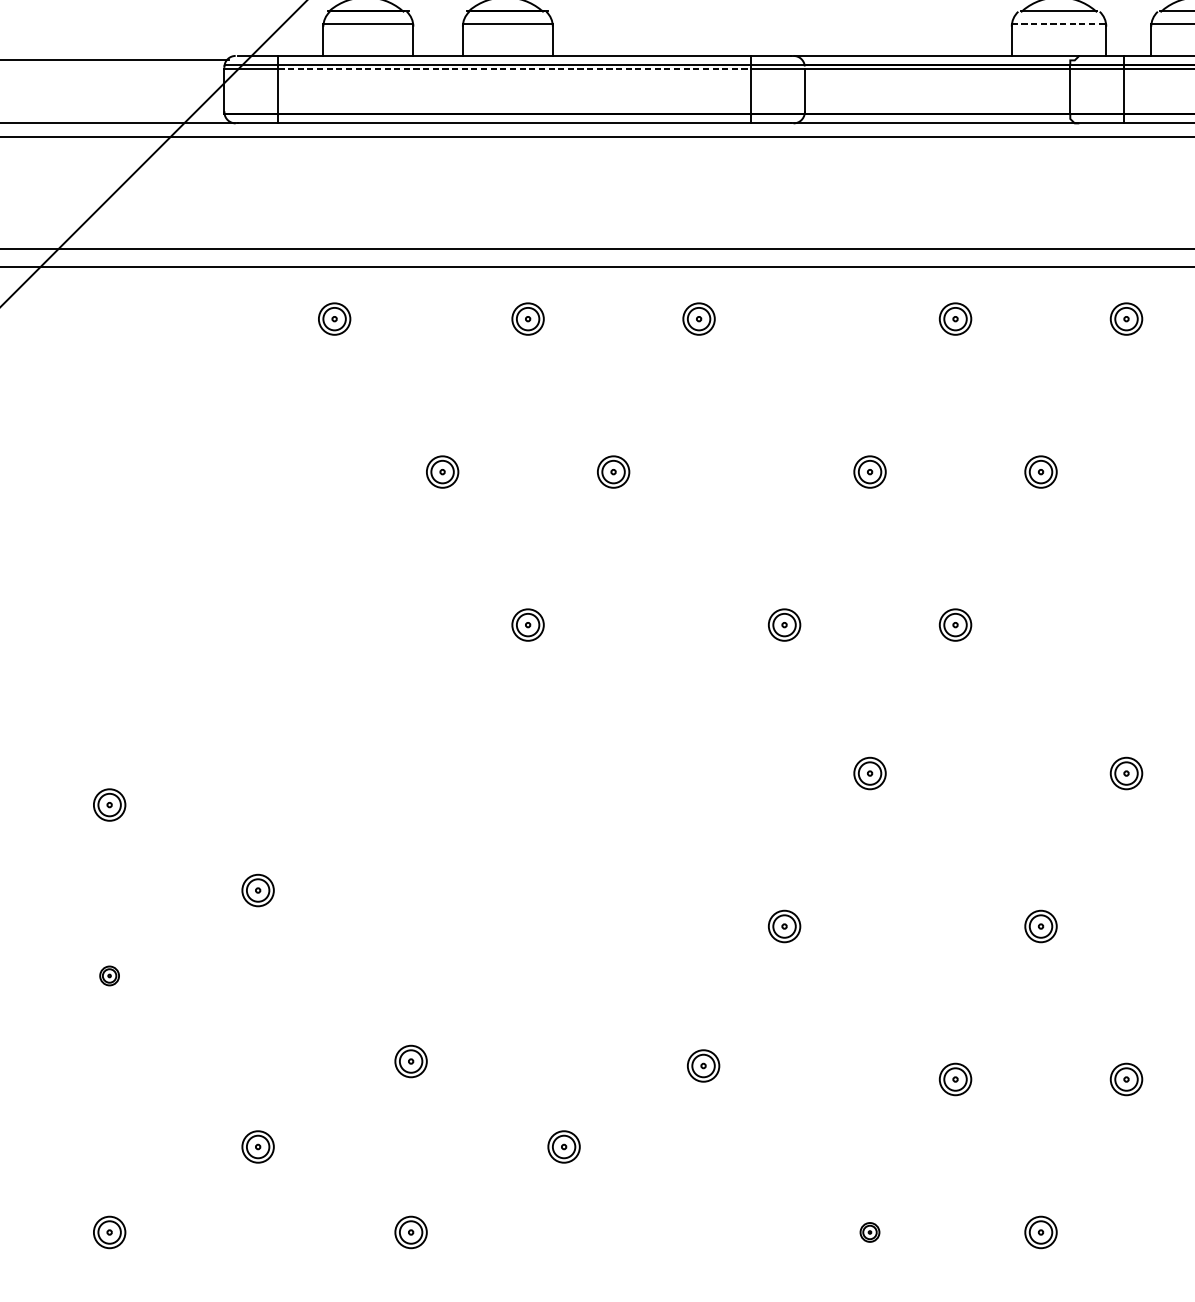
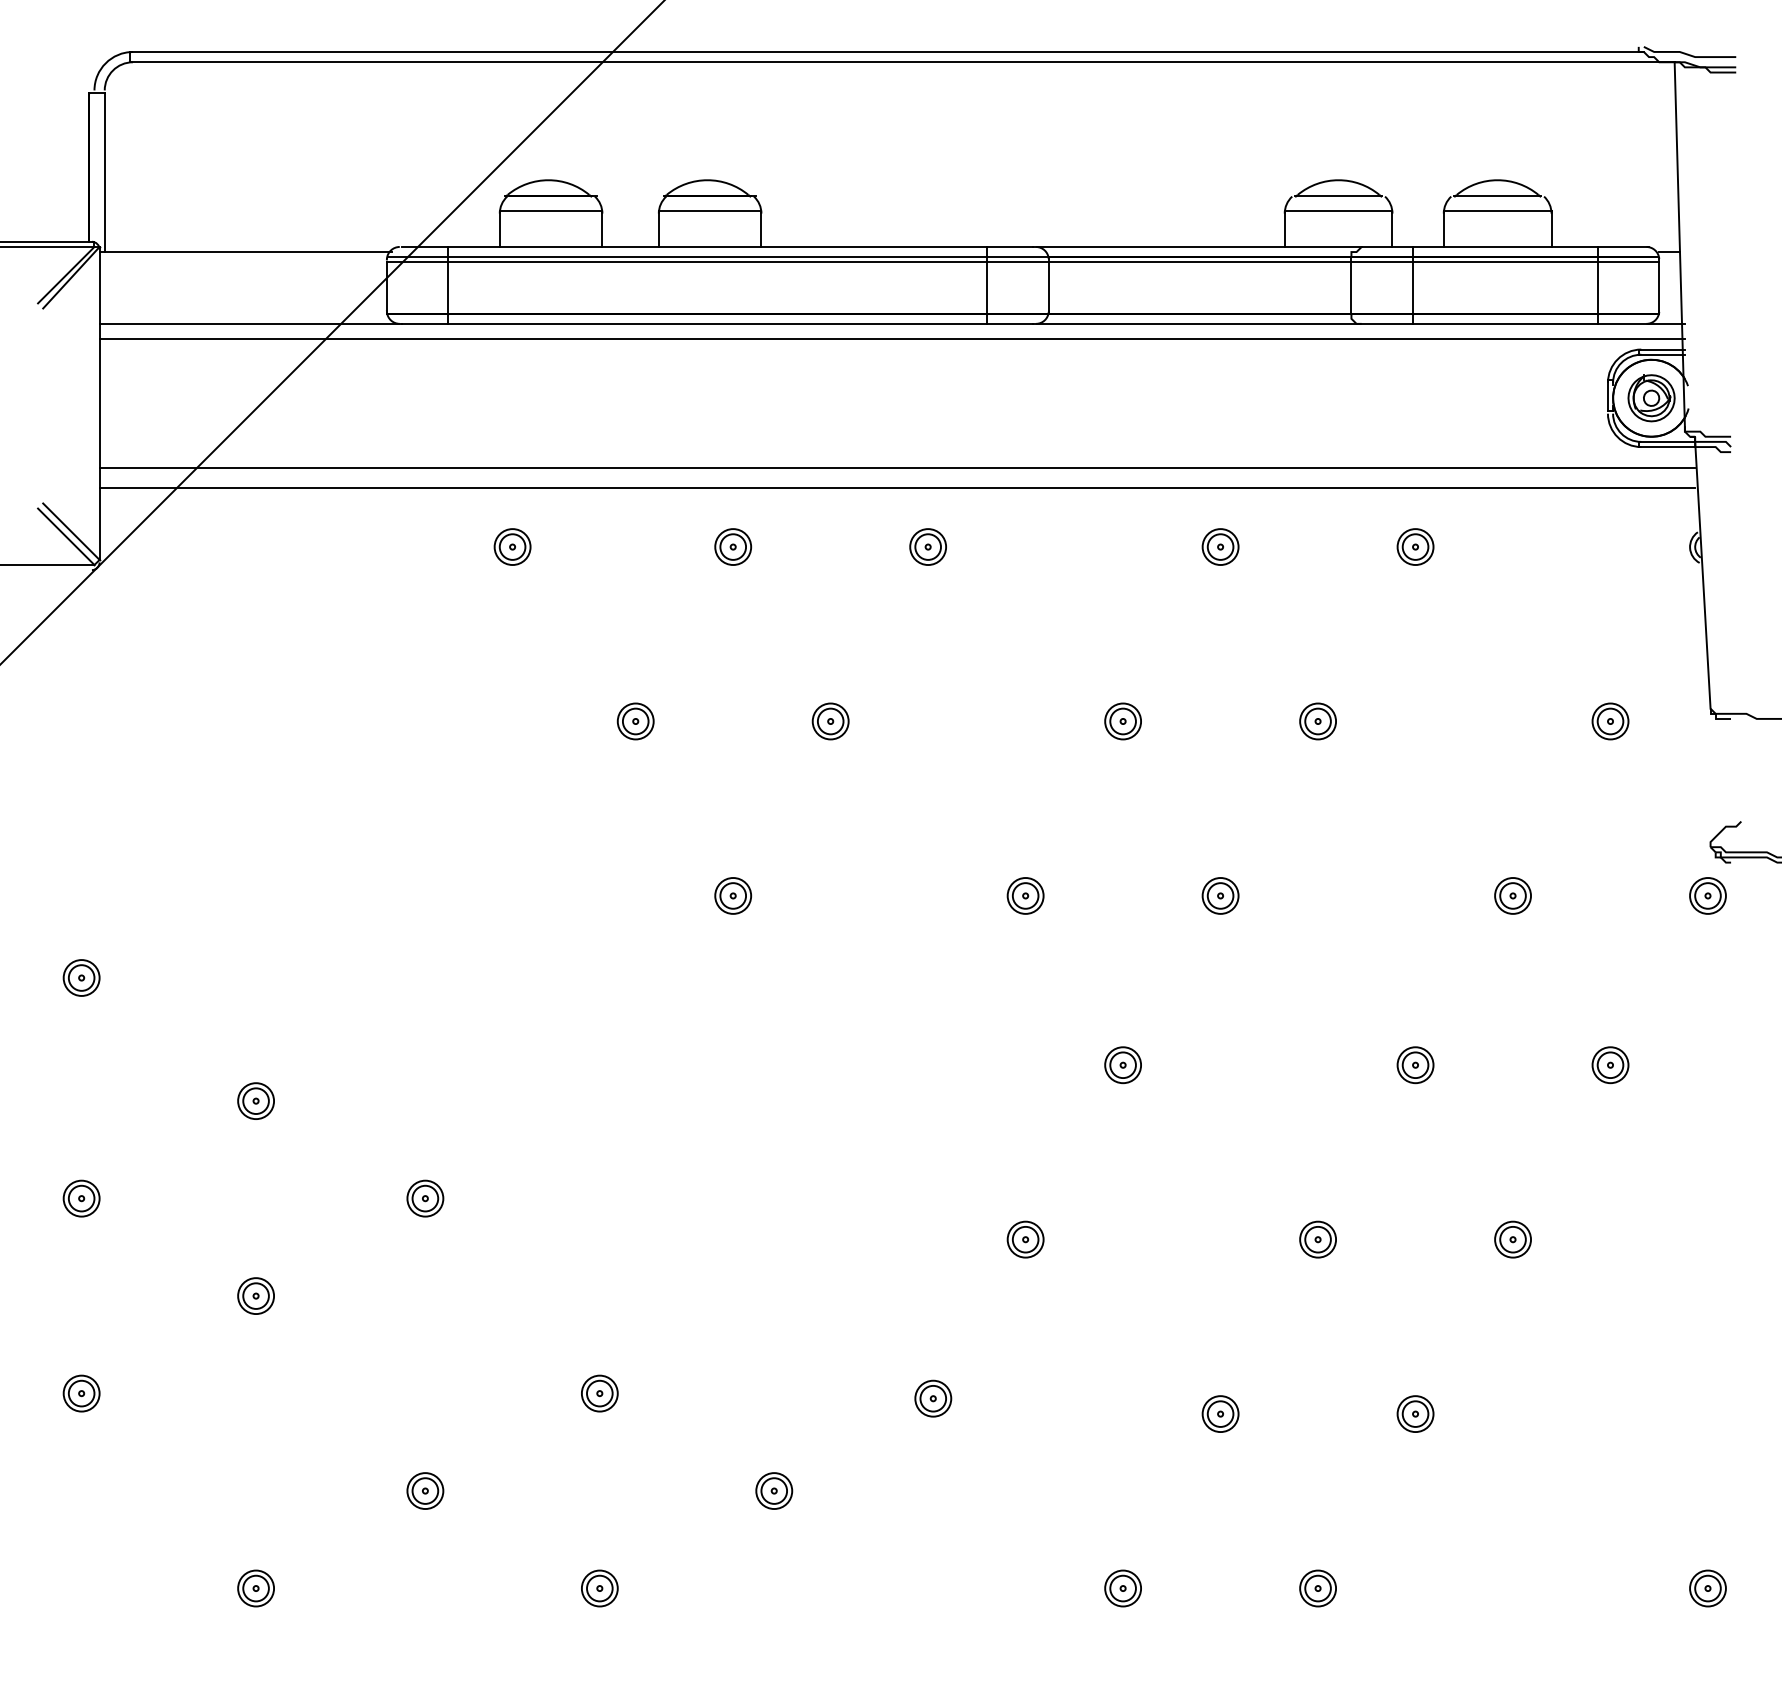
line: (1058, 24) -> (1338, 211), dashed -> solid
line: (515, 69) -> (718, 262), dashed -> solid
part: (109, 975) -> (255, 1295), size x1.67
part: (869, 1232) -> (1122, 1588), size x1.67

